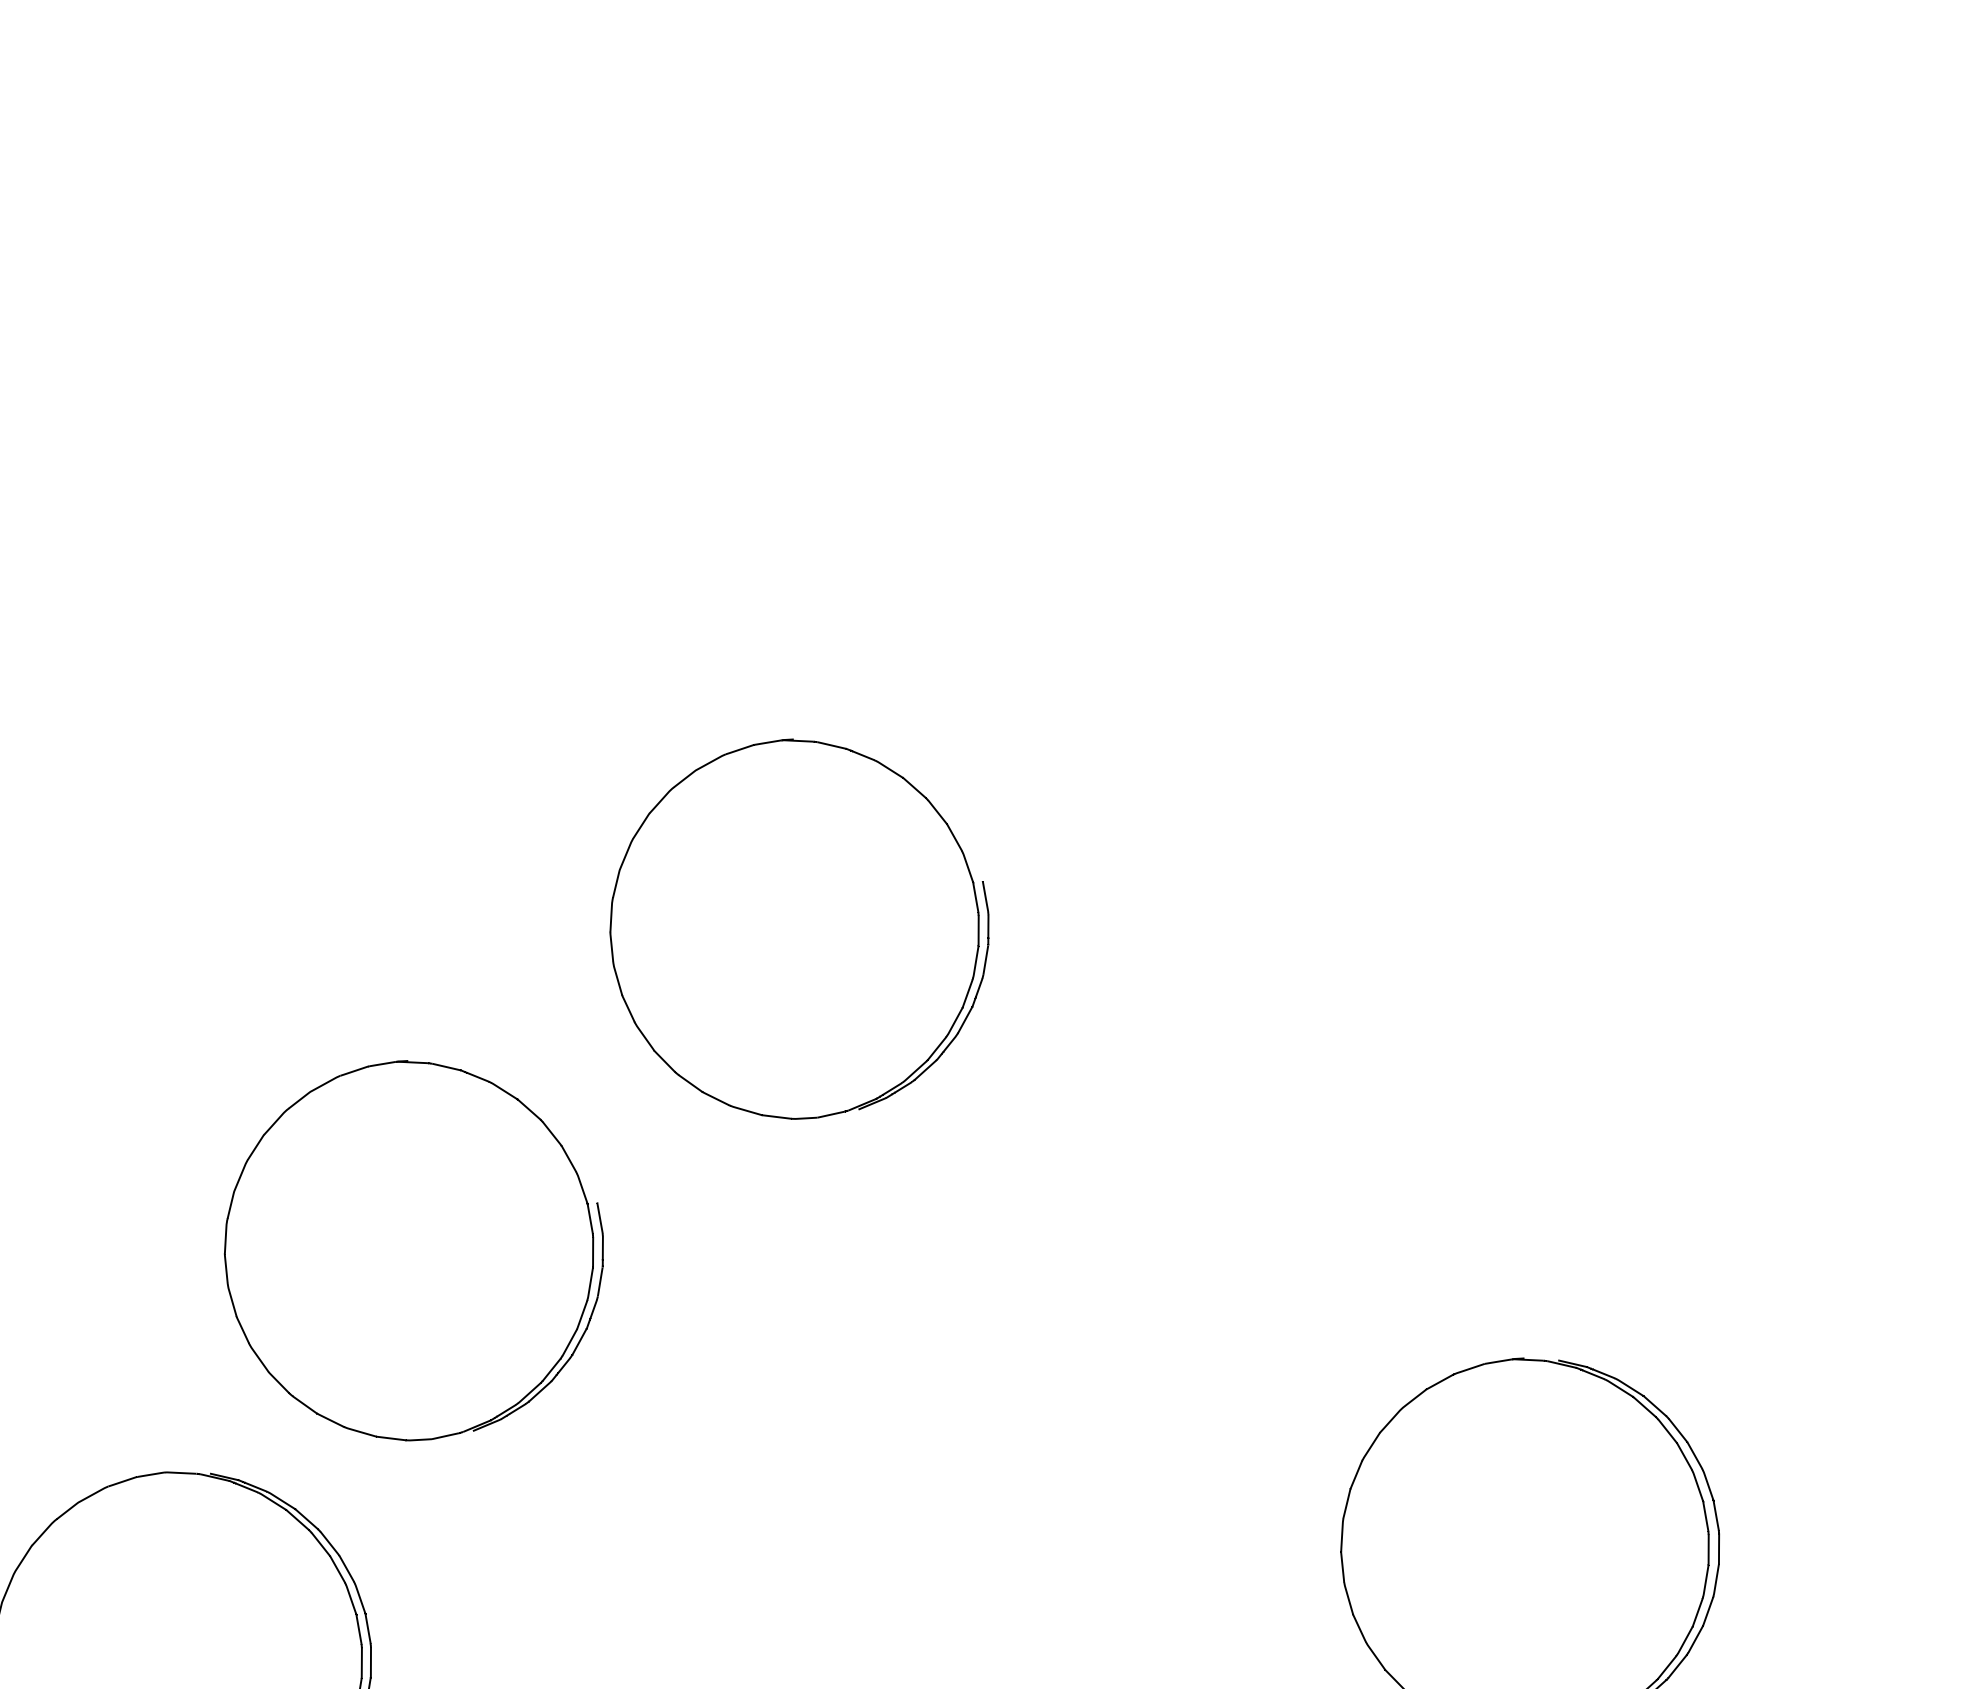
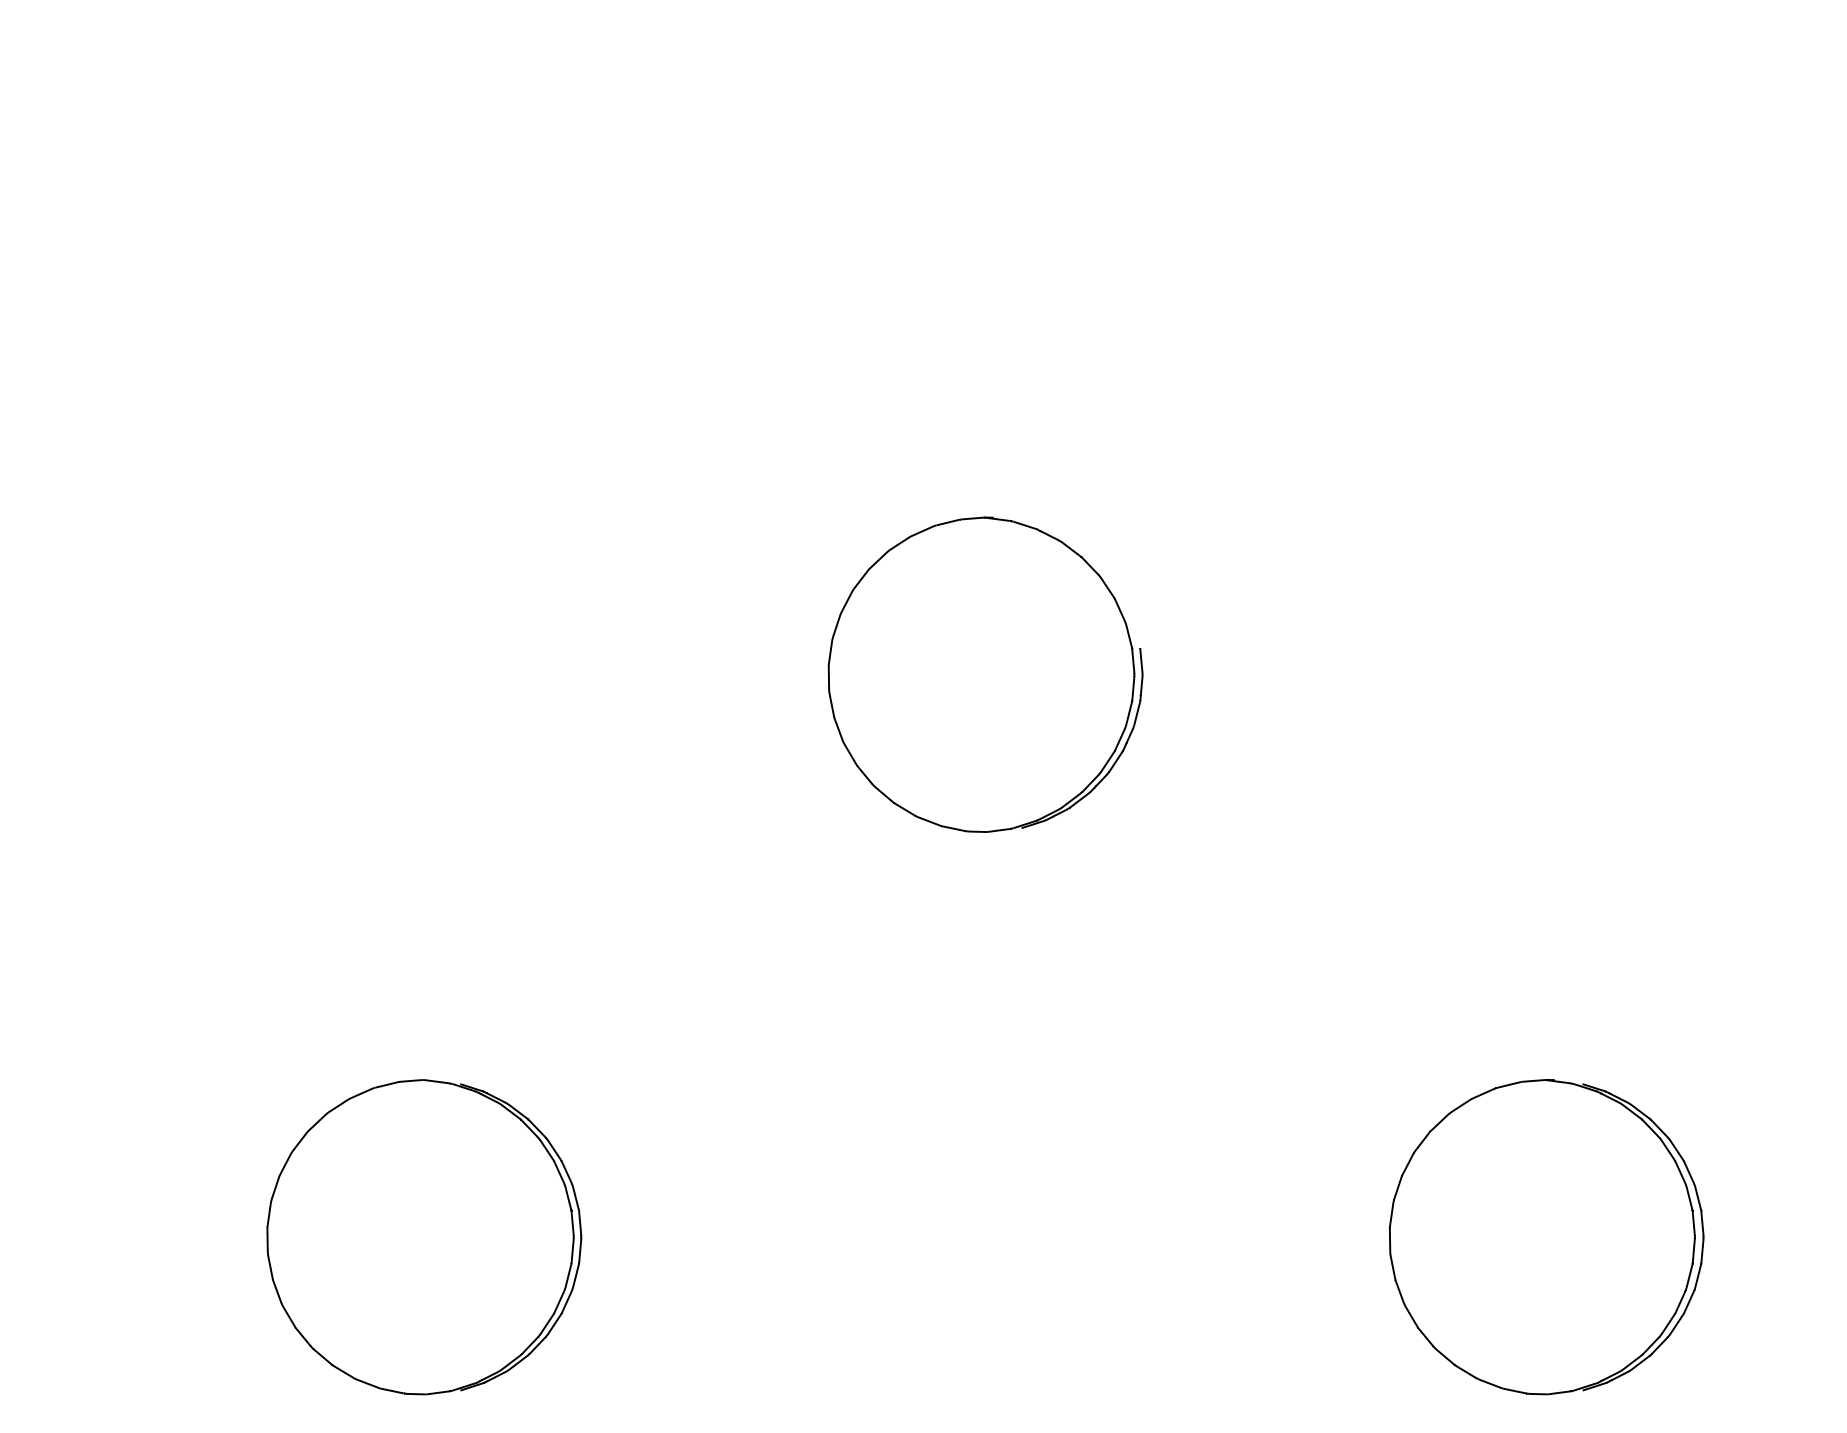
part: (414, 1250) -> (644, 913), removed

